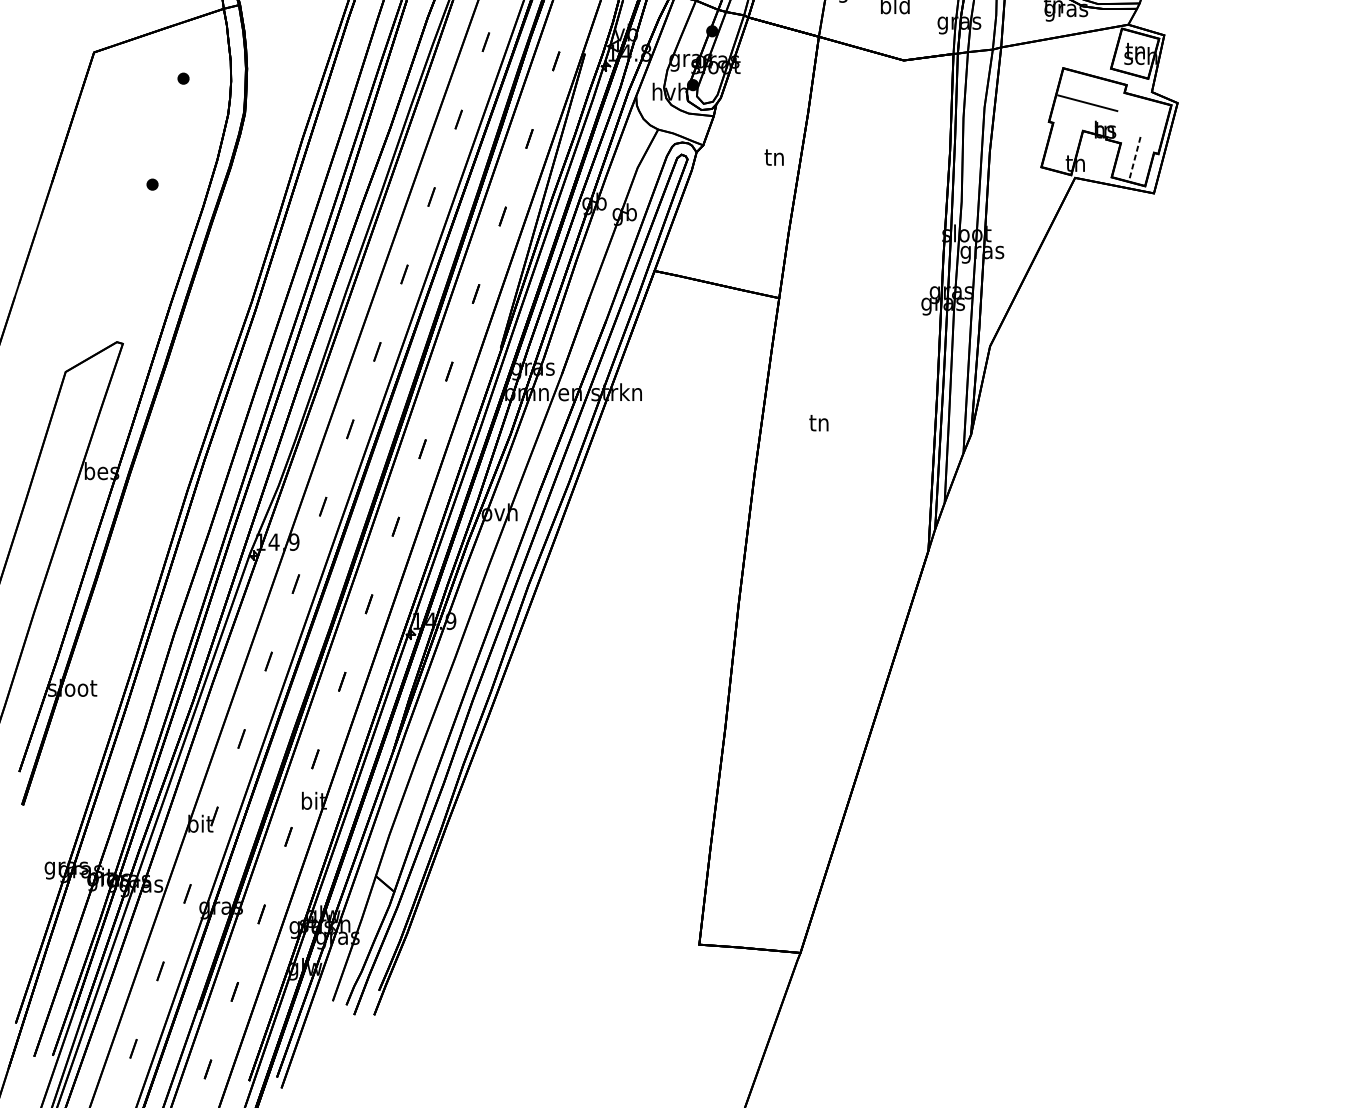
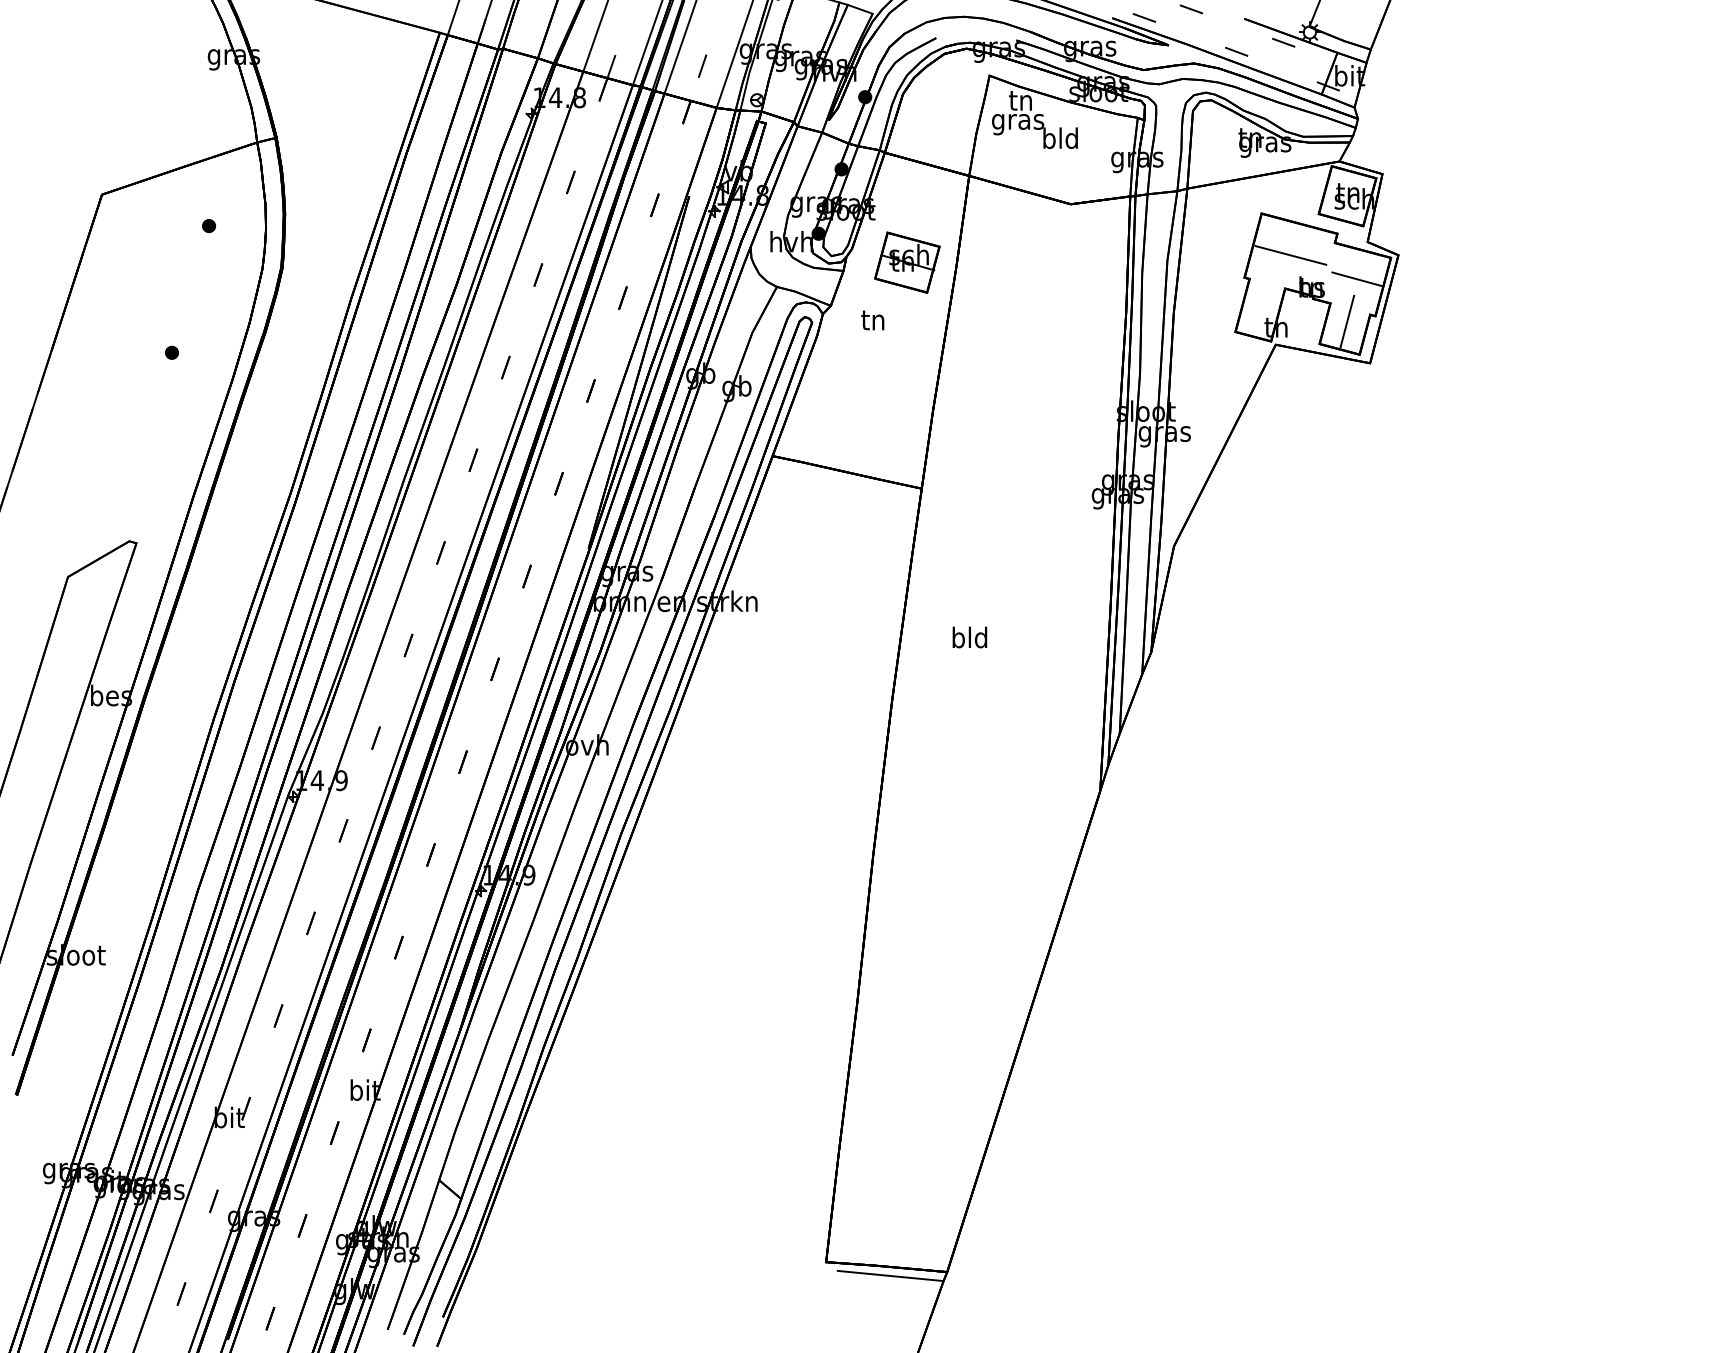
part: (767, 109) -> (907, 262), added
line: (1142, 123) -> (1356, 279), added
text: (773, 157) -> (872, 320), moved
line: (1135, 158) -> (1347, 321), dashed -> solid
text: (819, 422) -> (969, 637), tn -> bld
line: (753, 955) -> (890, 1275), added

